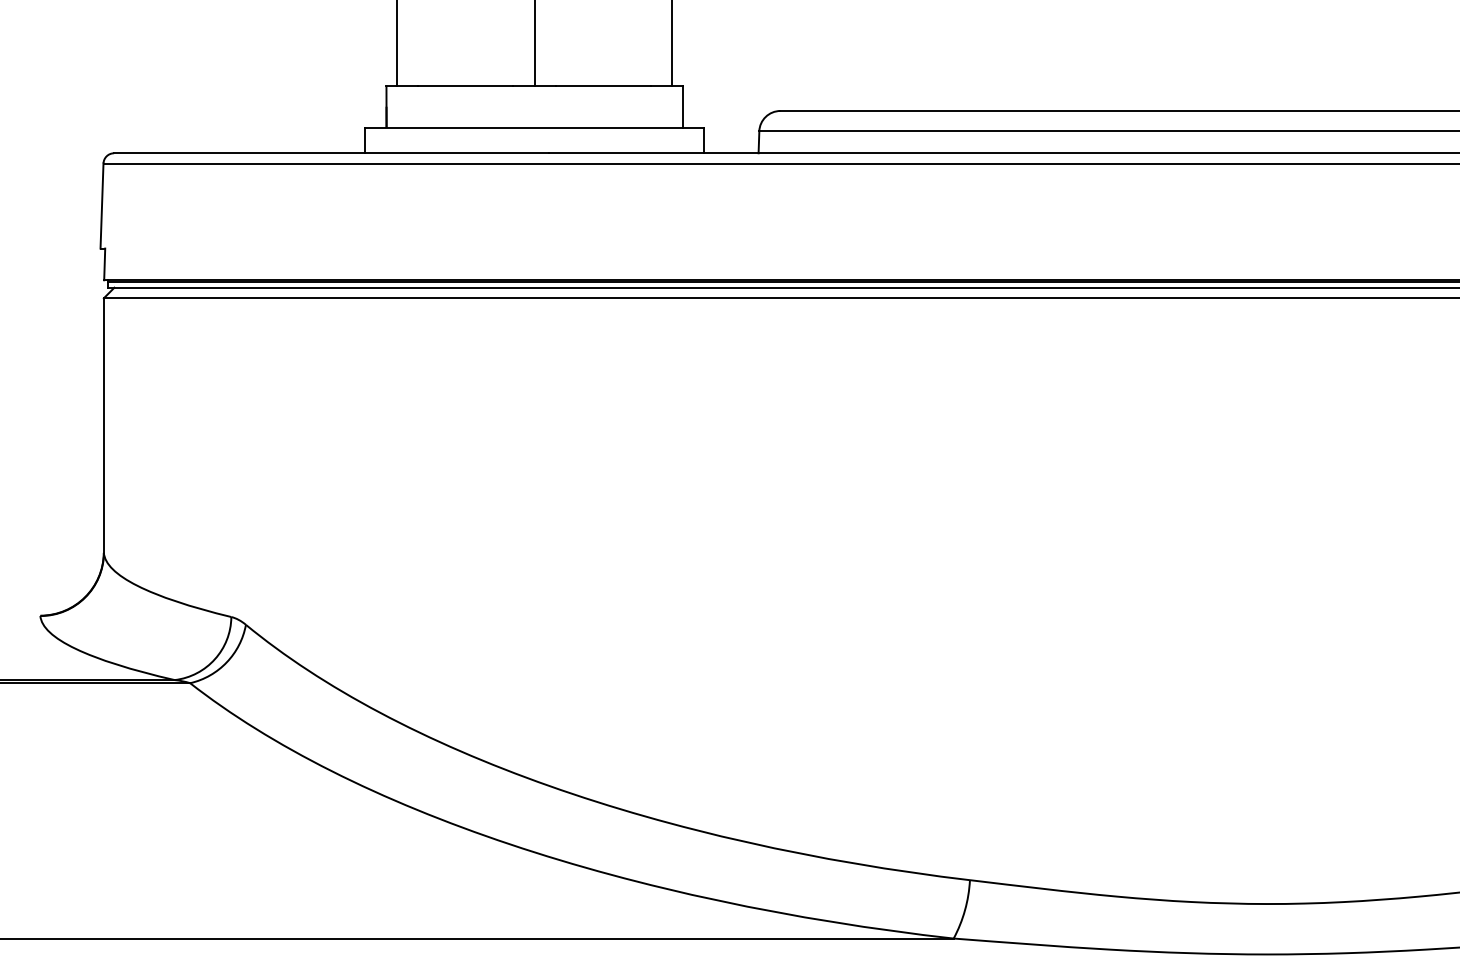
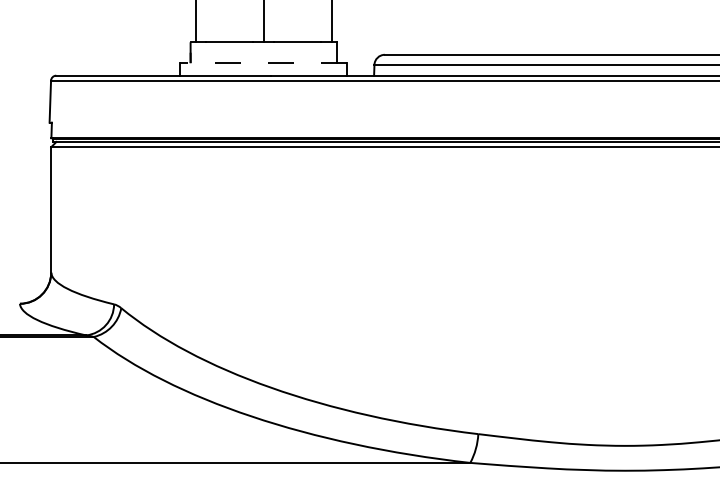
line: (534, 128) -> (263, 63), solid -> dashed

